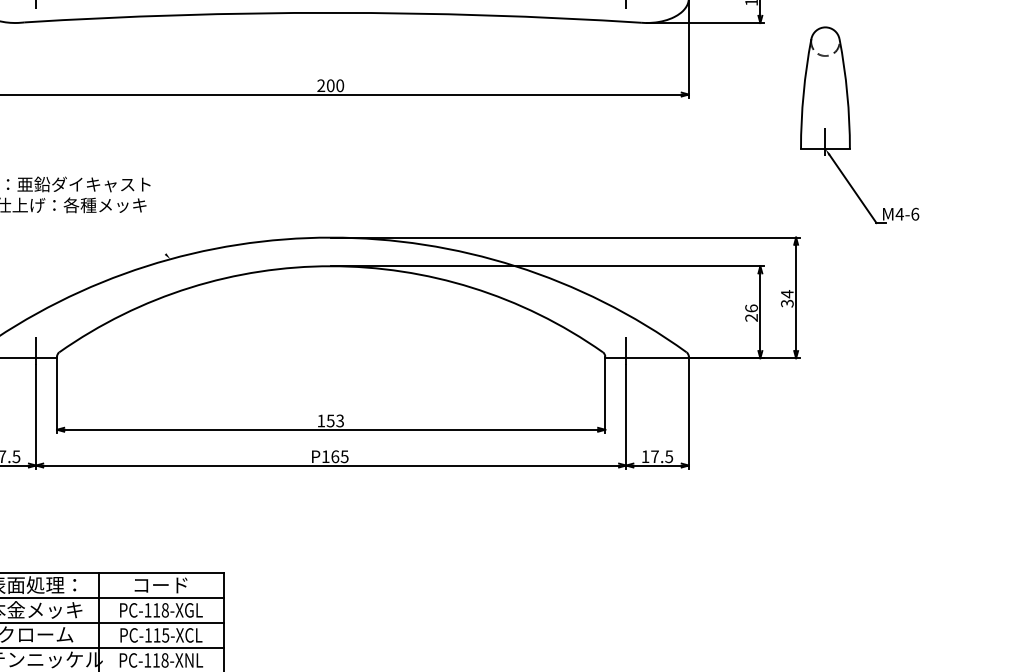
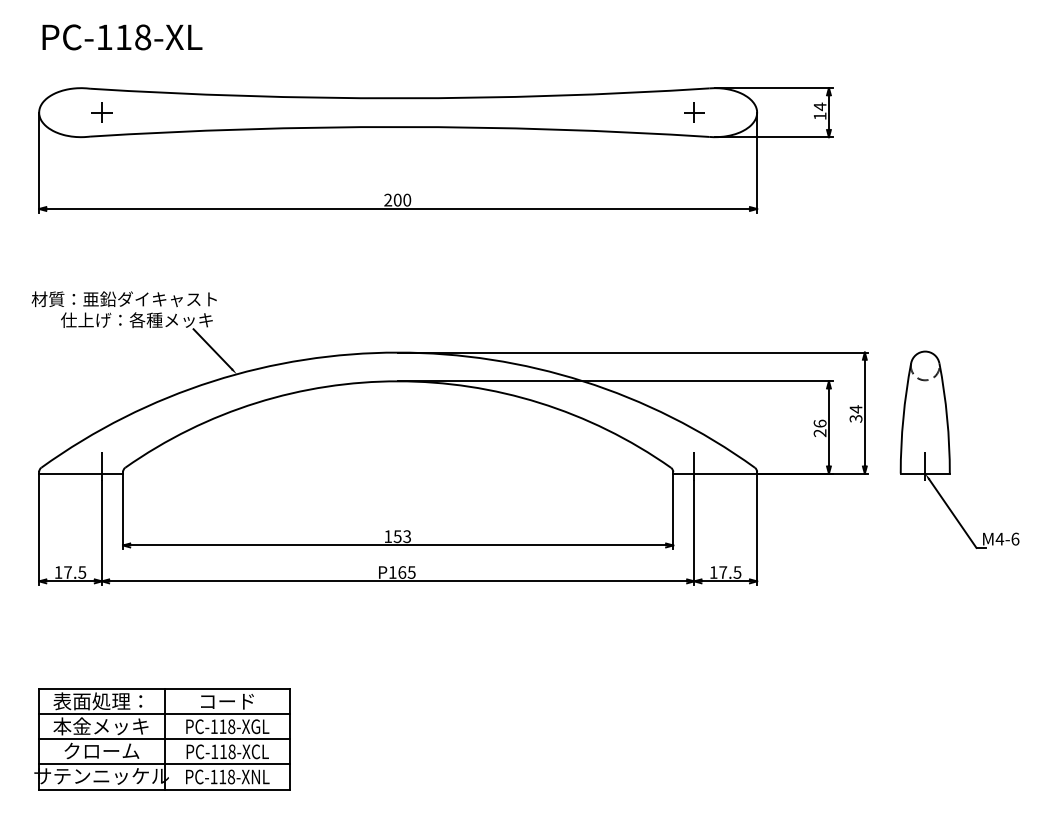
part: (850, 124) -> (950, 449), moved
line: (146, 234) -> (212, 349), added
text: (165, 635) -> (231, 751), PC-115-XCL -> PC-118-XCL

